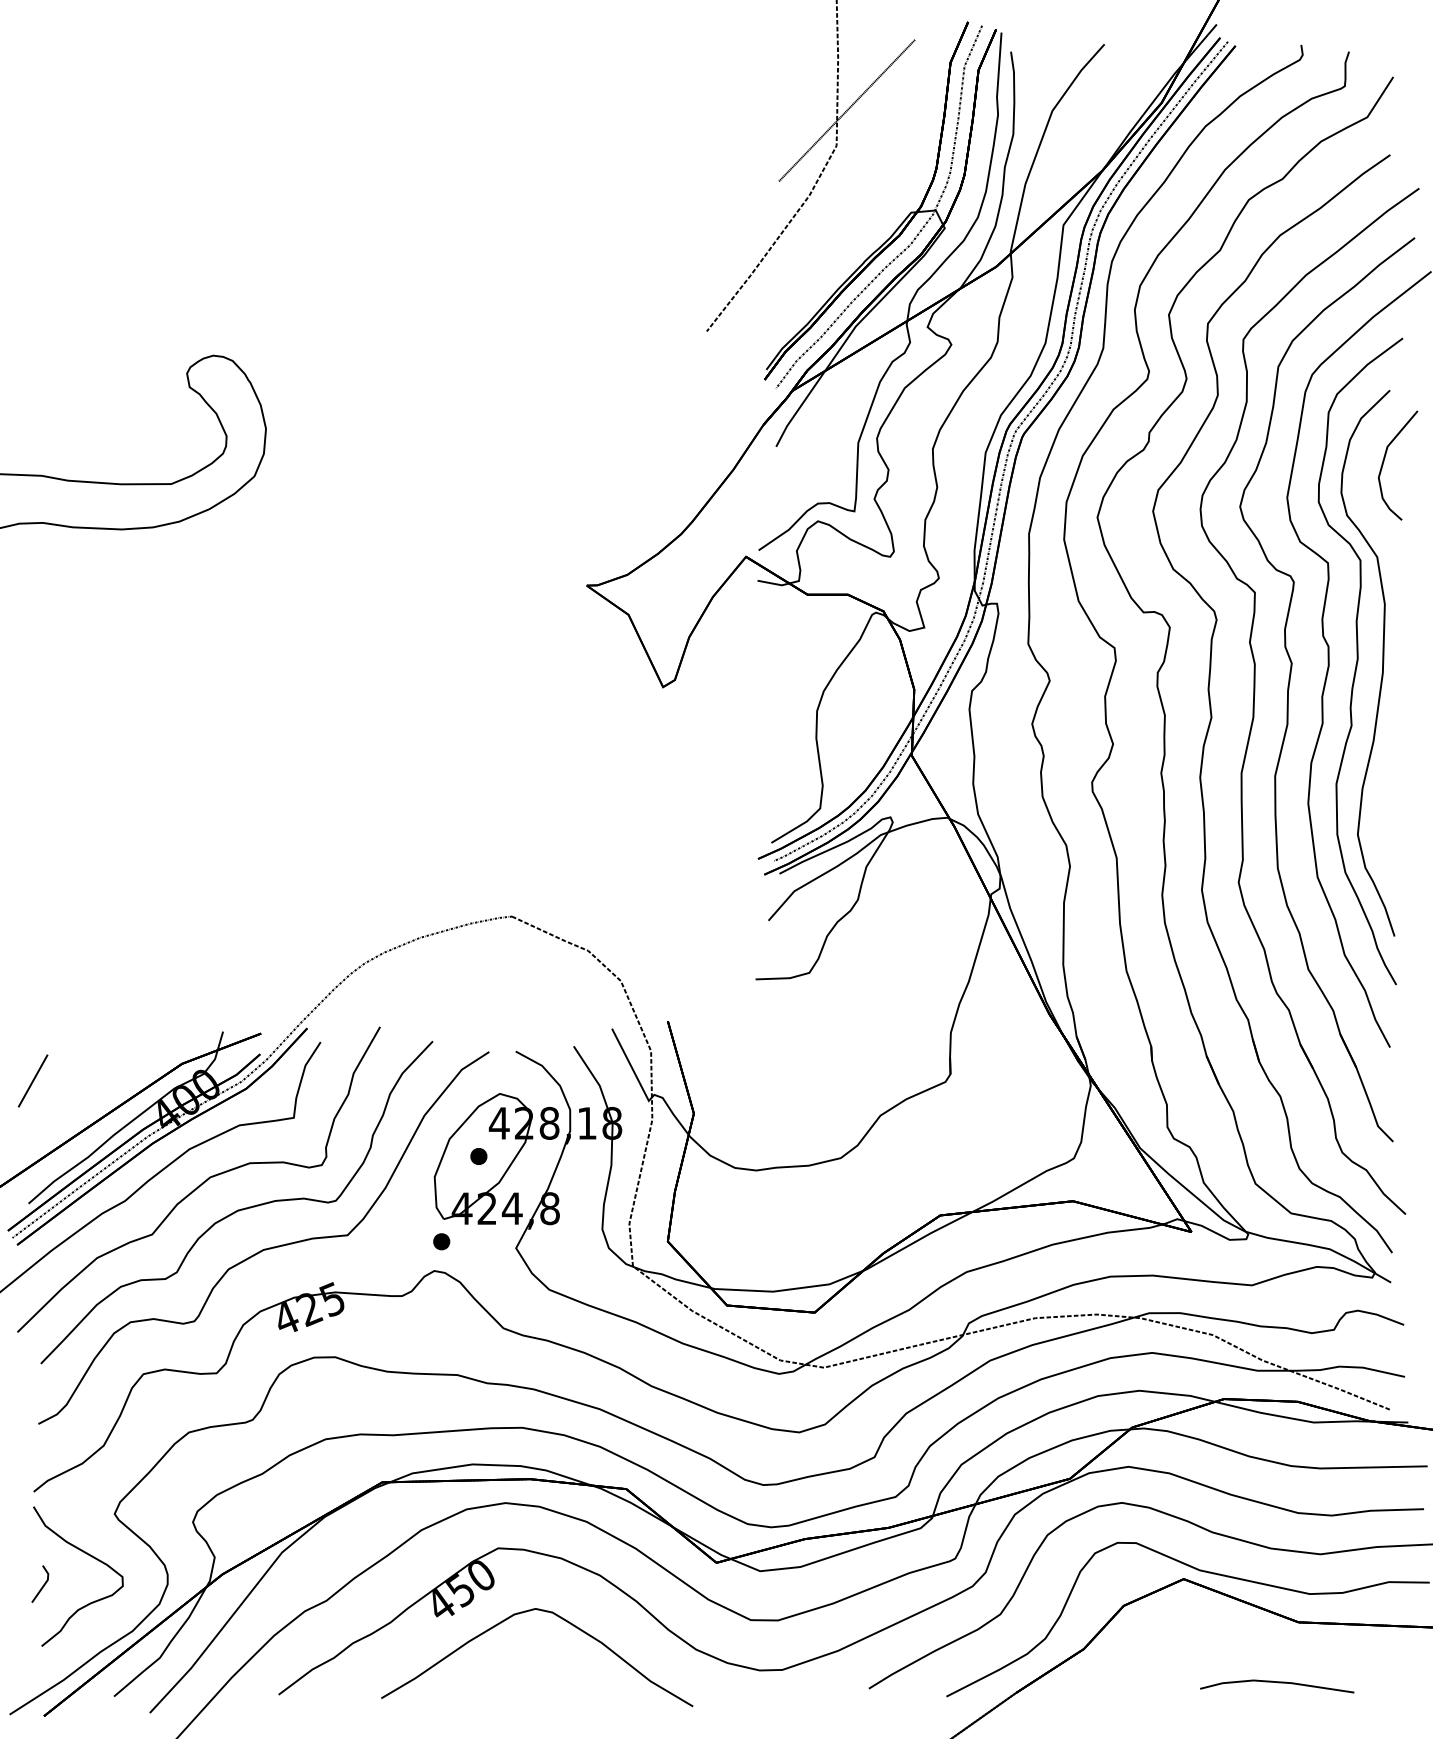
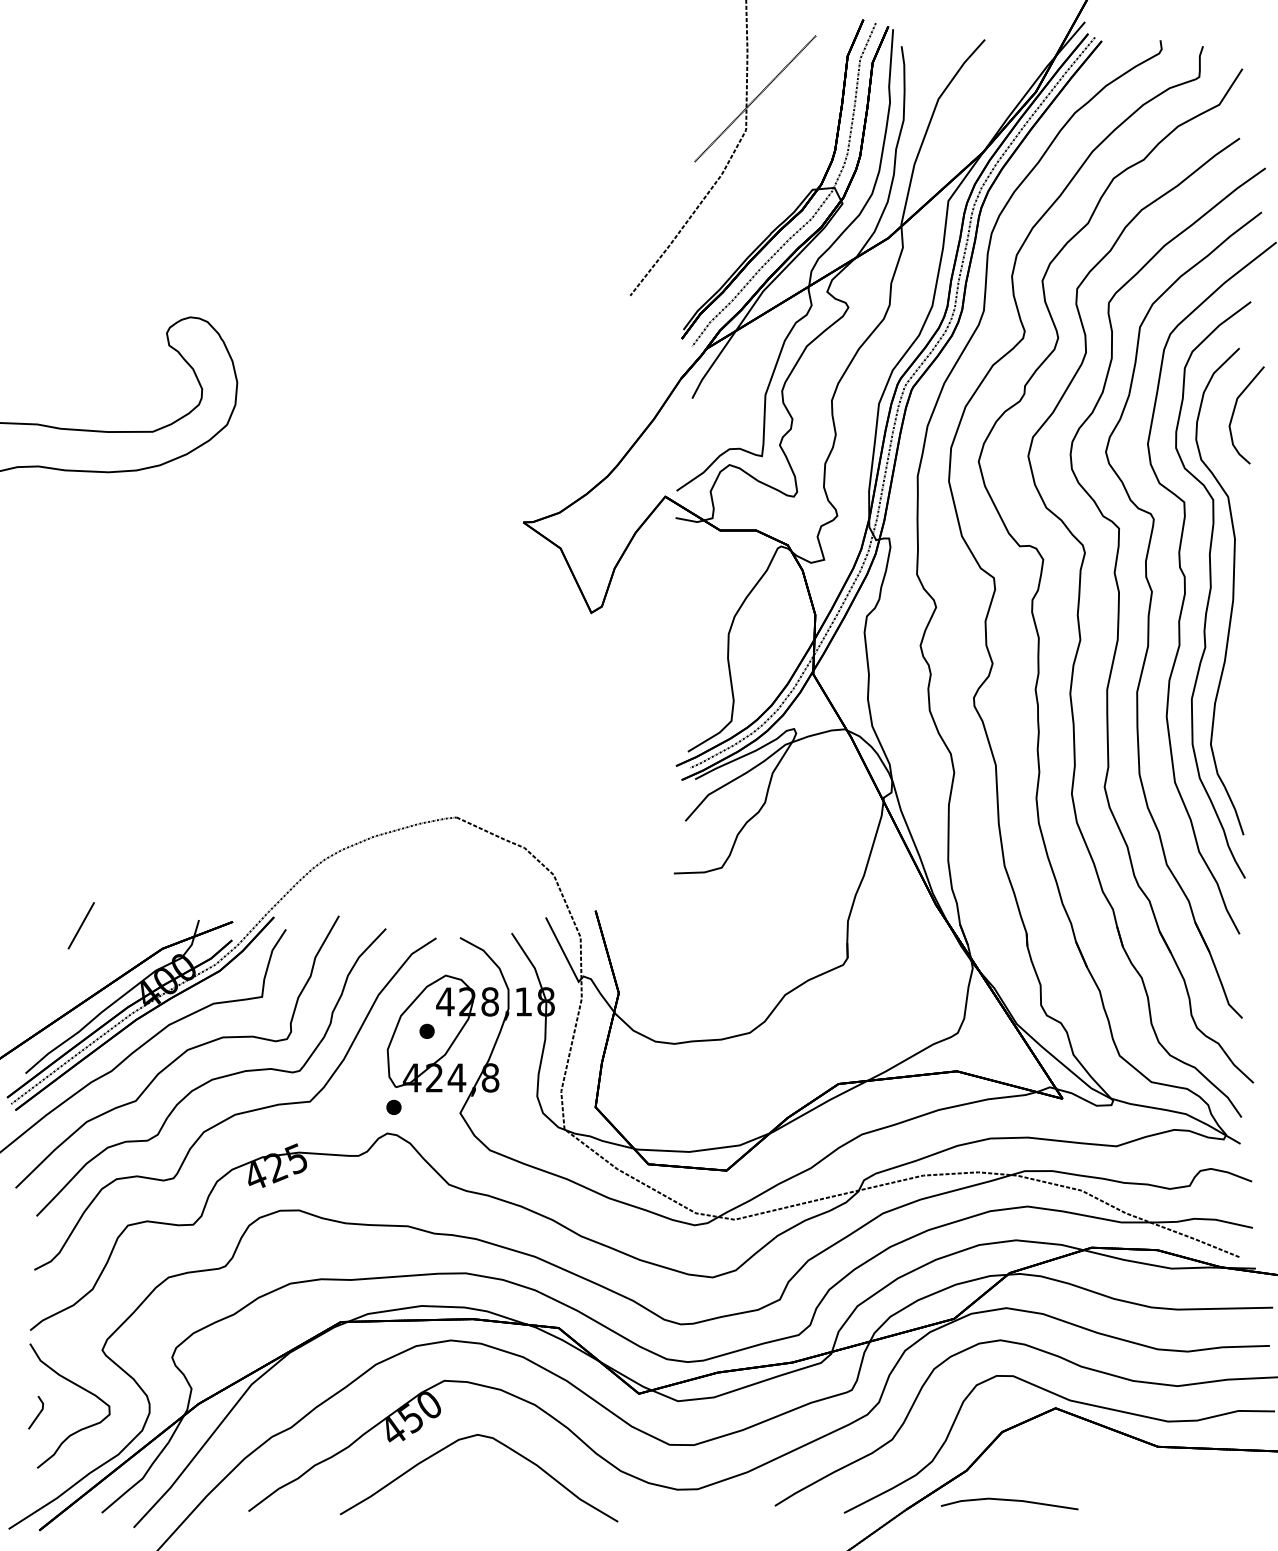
line: (32, 1080) -> (80, 925), moved
part: (1277, 1686) -> (1009, 1504), moved

